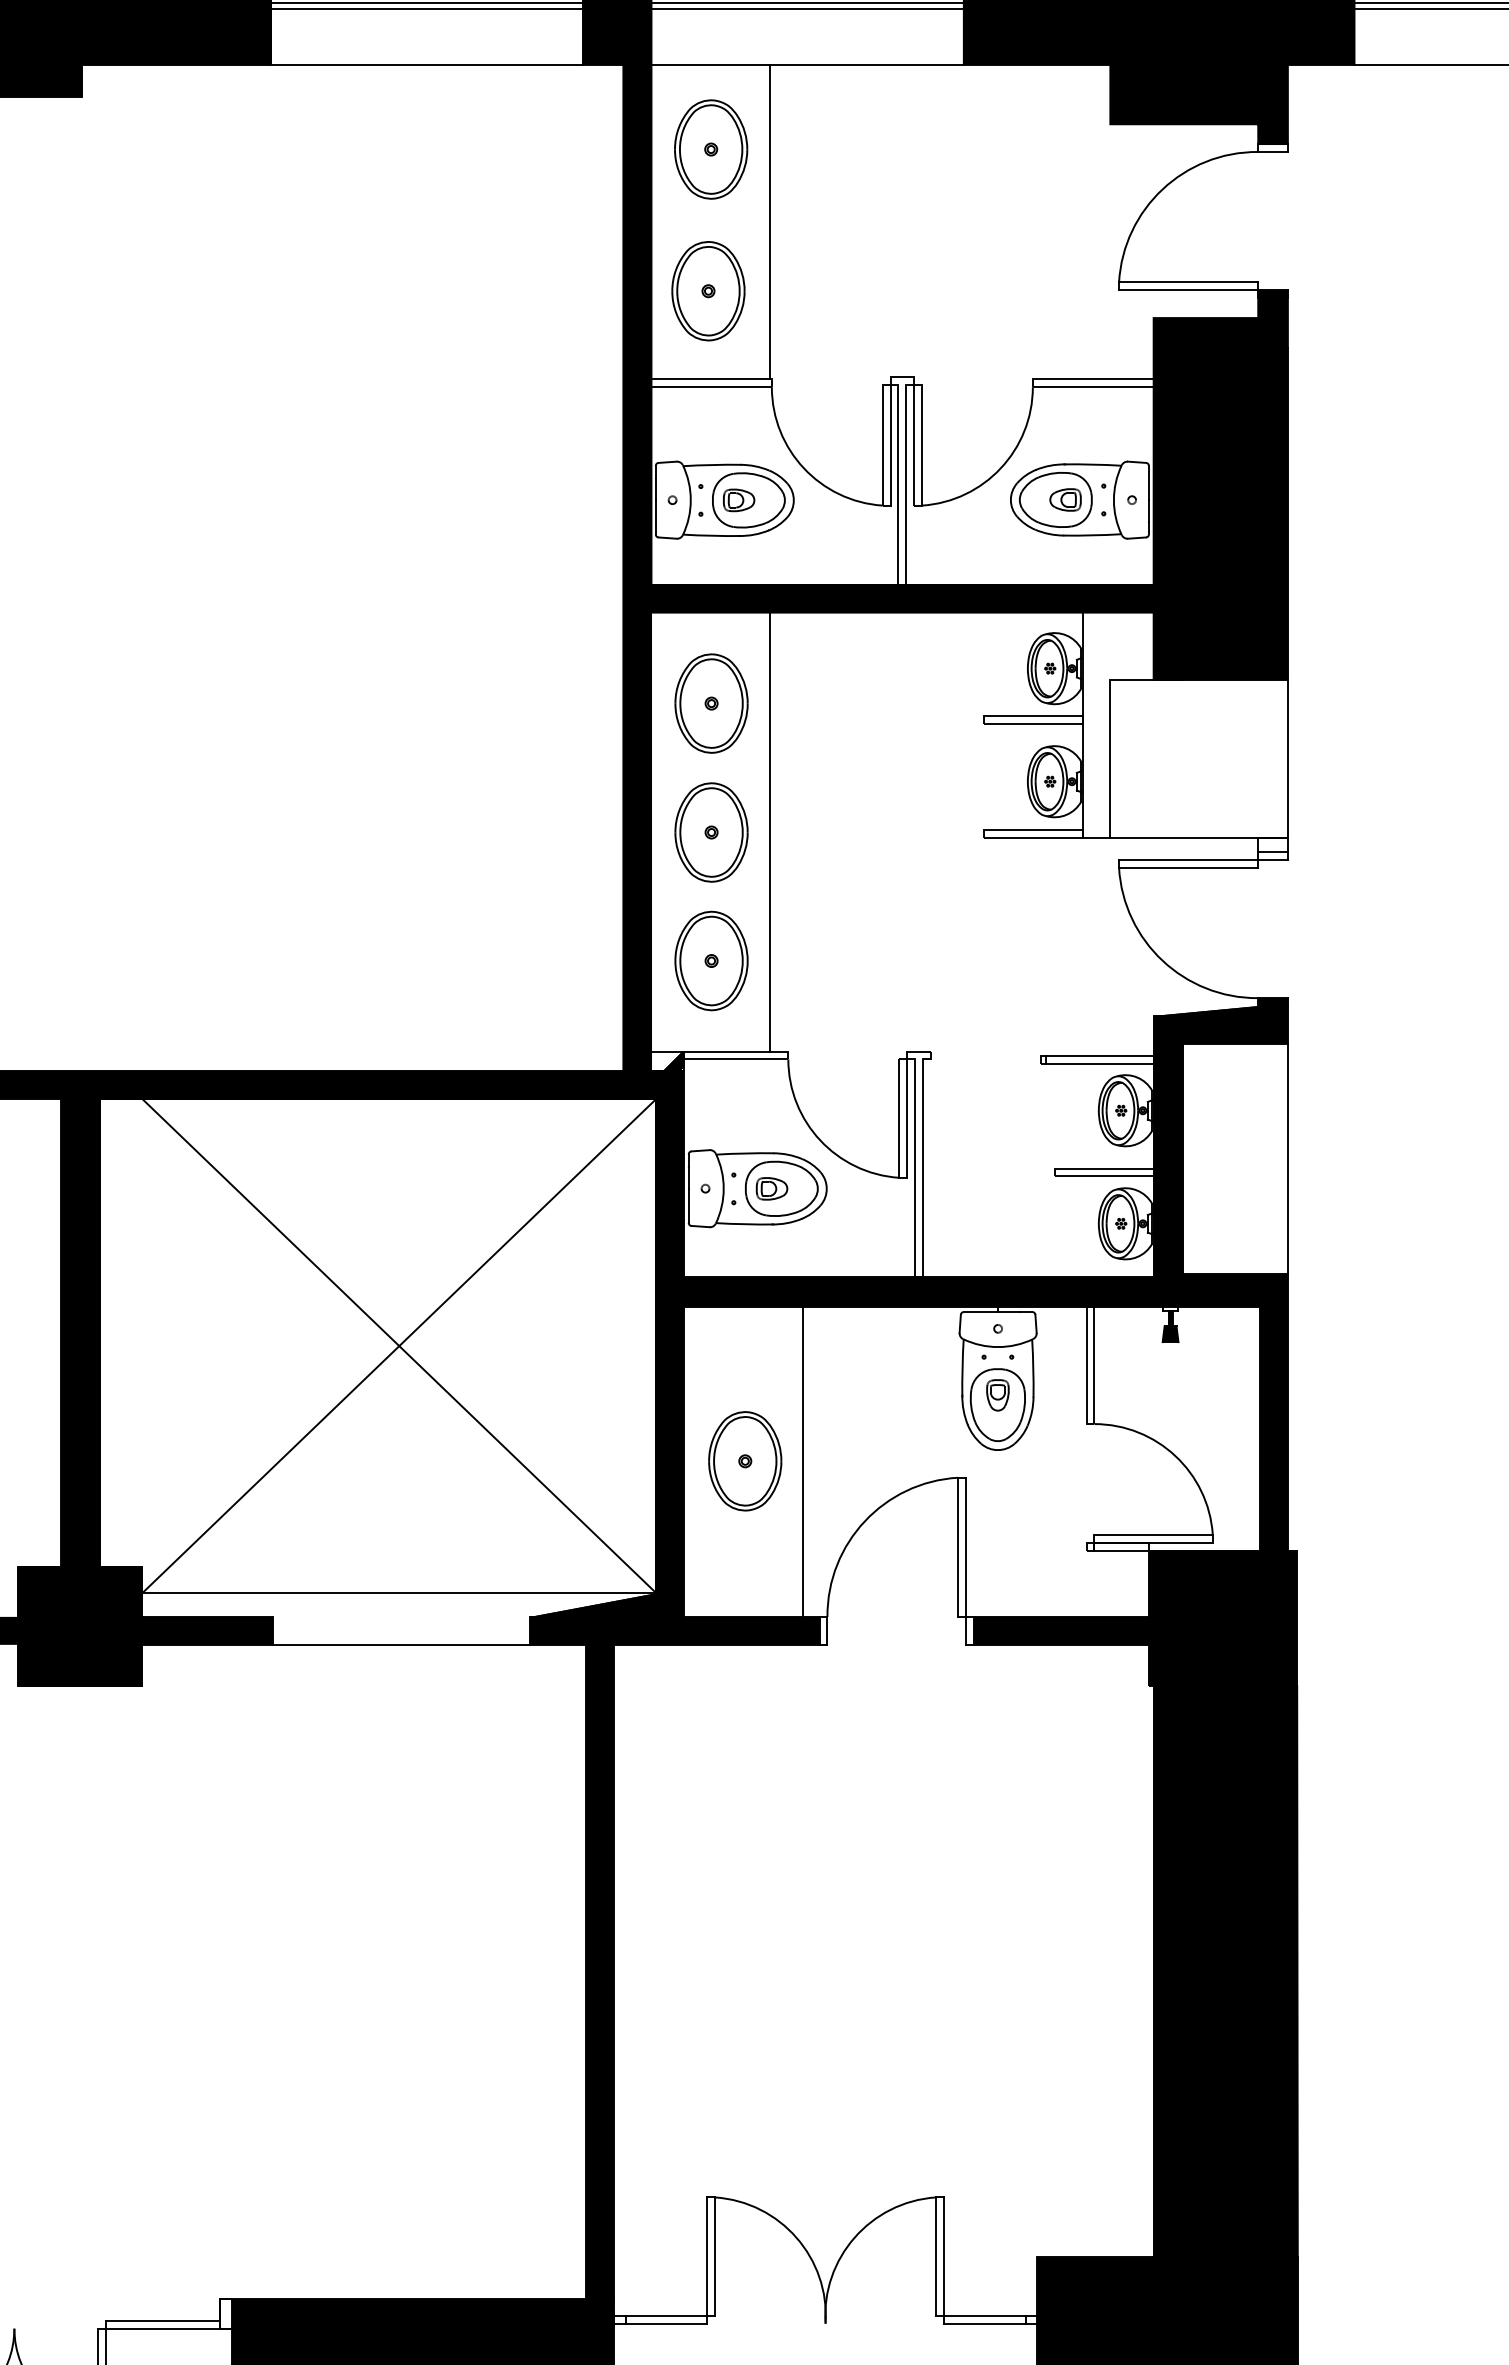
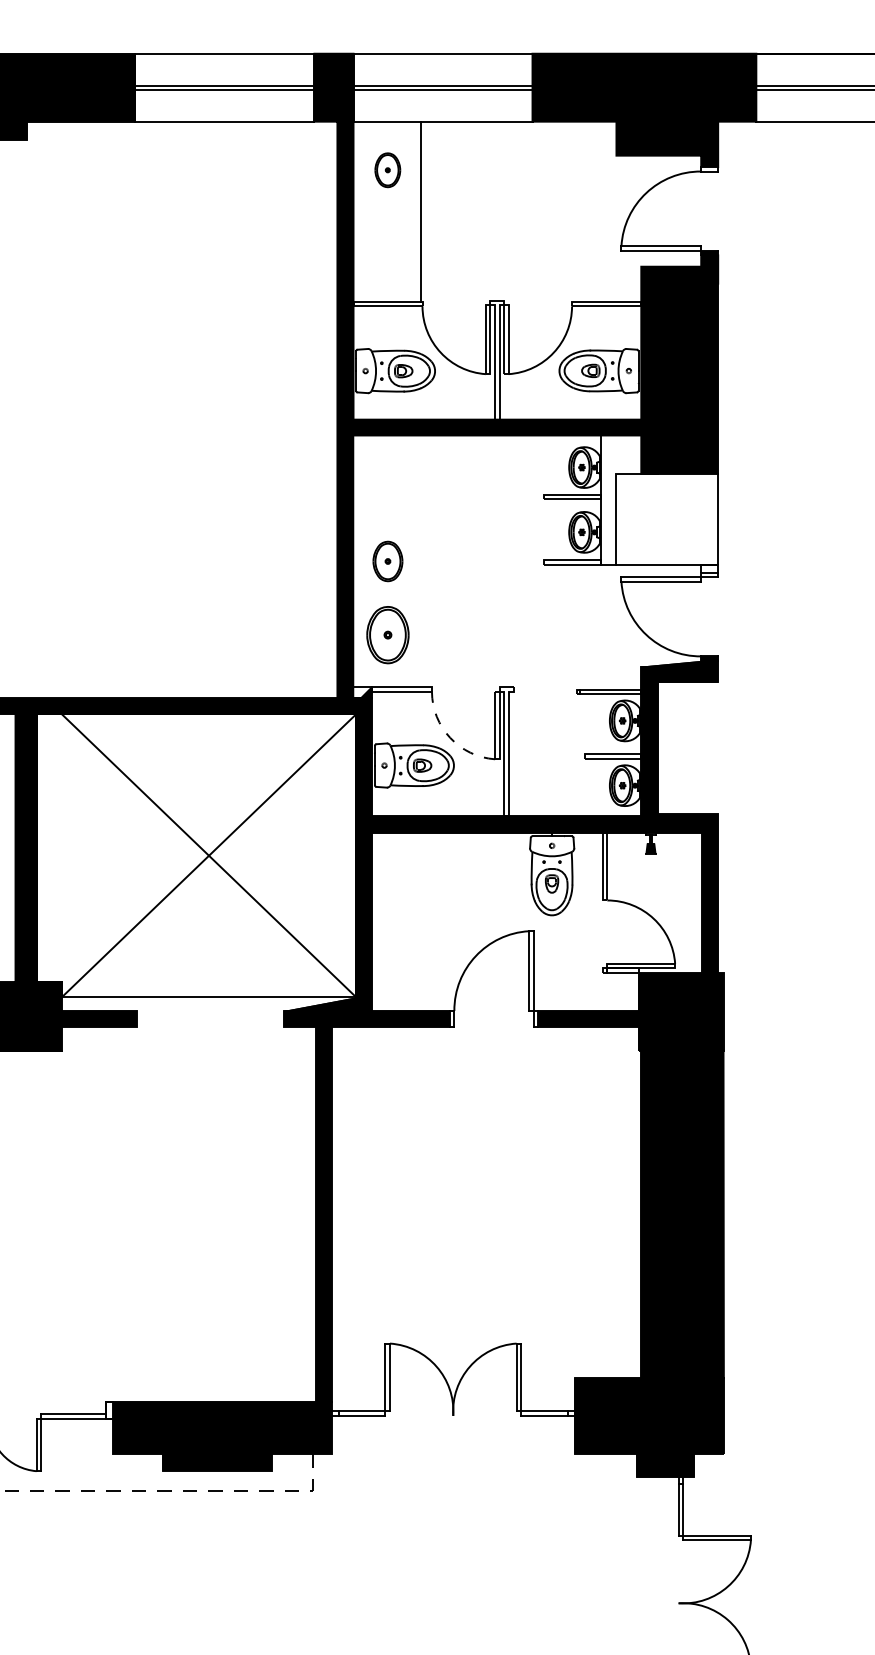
part: (710, 150) -> (387, 170), size x0.6
part: (707, 291) -> (385, 251), removed
part: (710, 703) -> (387, 487), removed
line: (770, 830) -> (421, 560), removed
part: (710, 832) -> (387, 561), size x0.7
arc: (820, 1139) -> (450, 737), solid -> dashed
line: (1288, 1158) -> (718, 748), removed
part: (743, 1460) -> (406, 921), removed
line: (803, 1460) -> (440, 921), removed
line: (400, 1644) -> (209, 1026), removed

